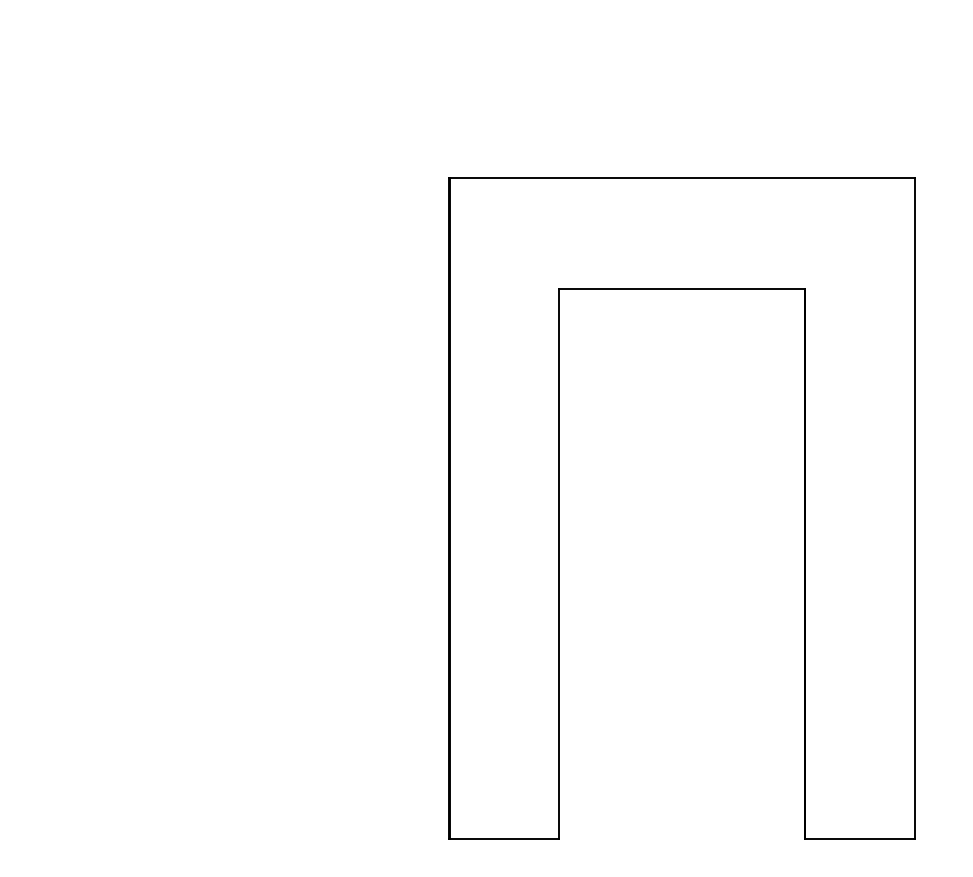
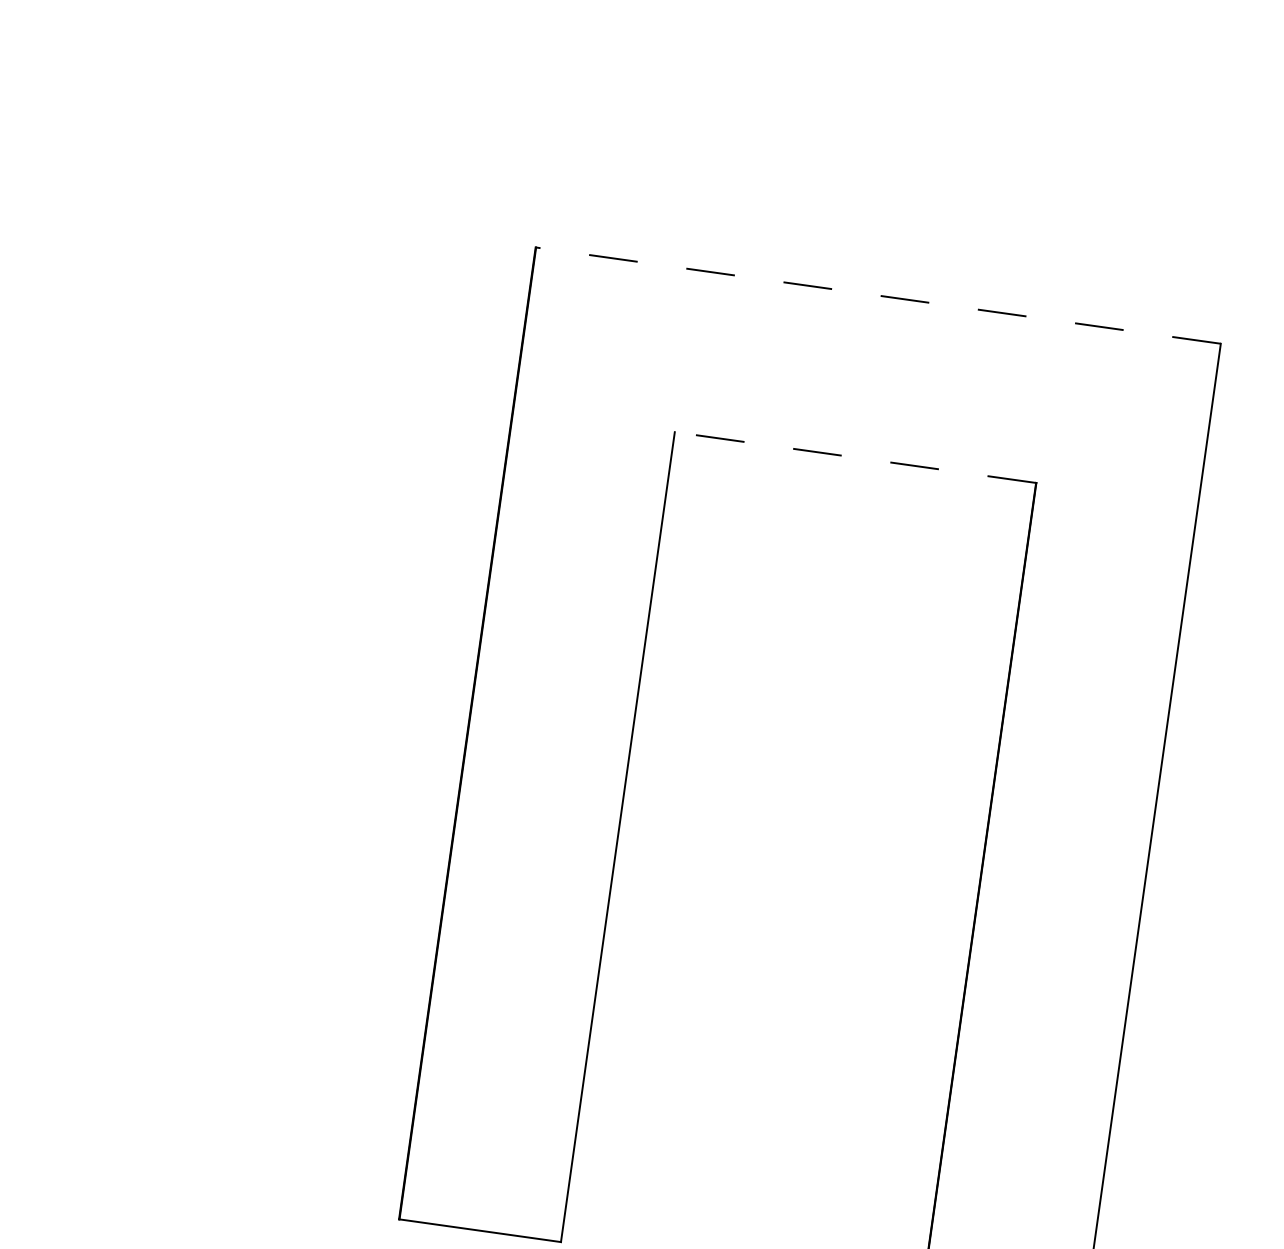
line: (681, 178) -> (877, 295), solid -> dashed
line: (682, 288) -> (855, 457), solid -> dashed

